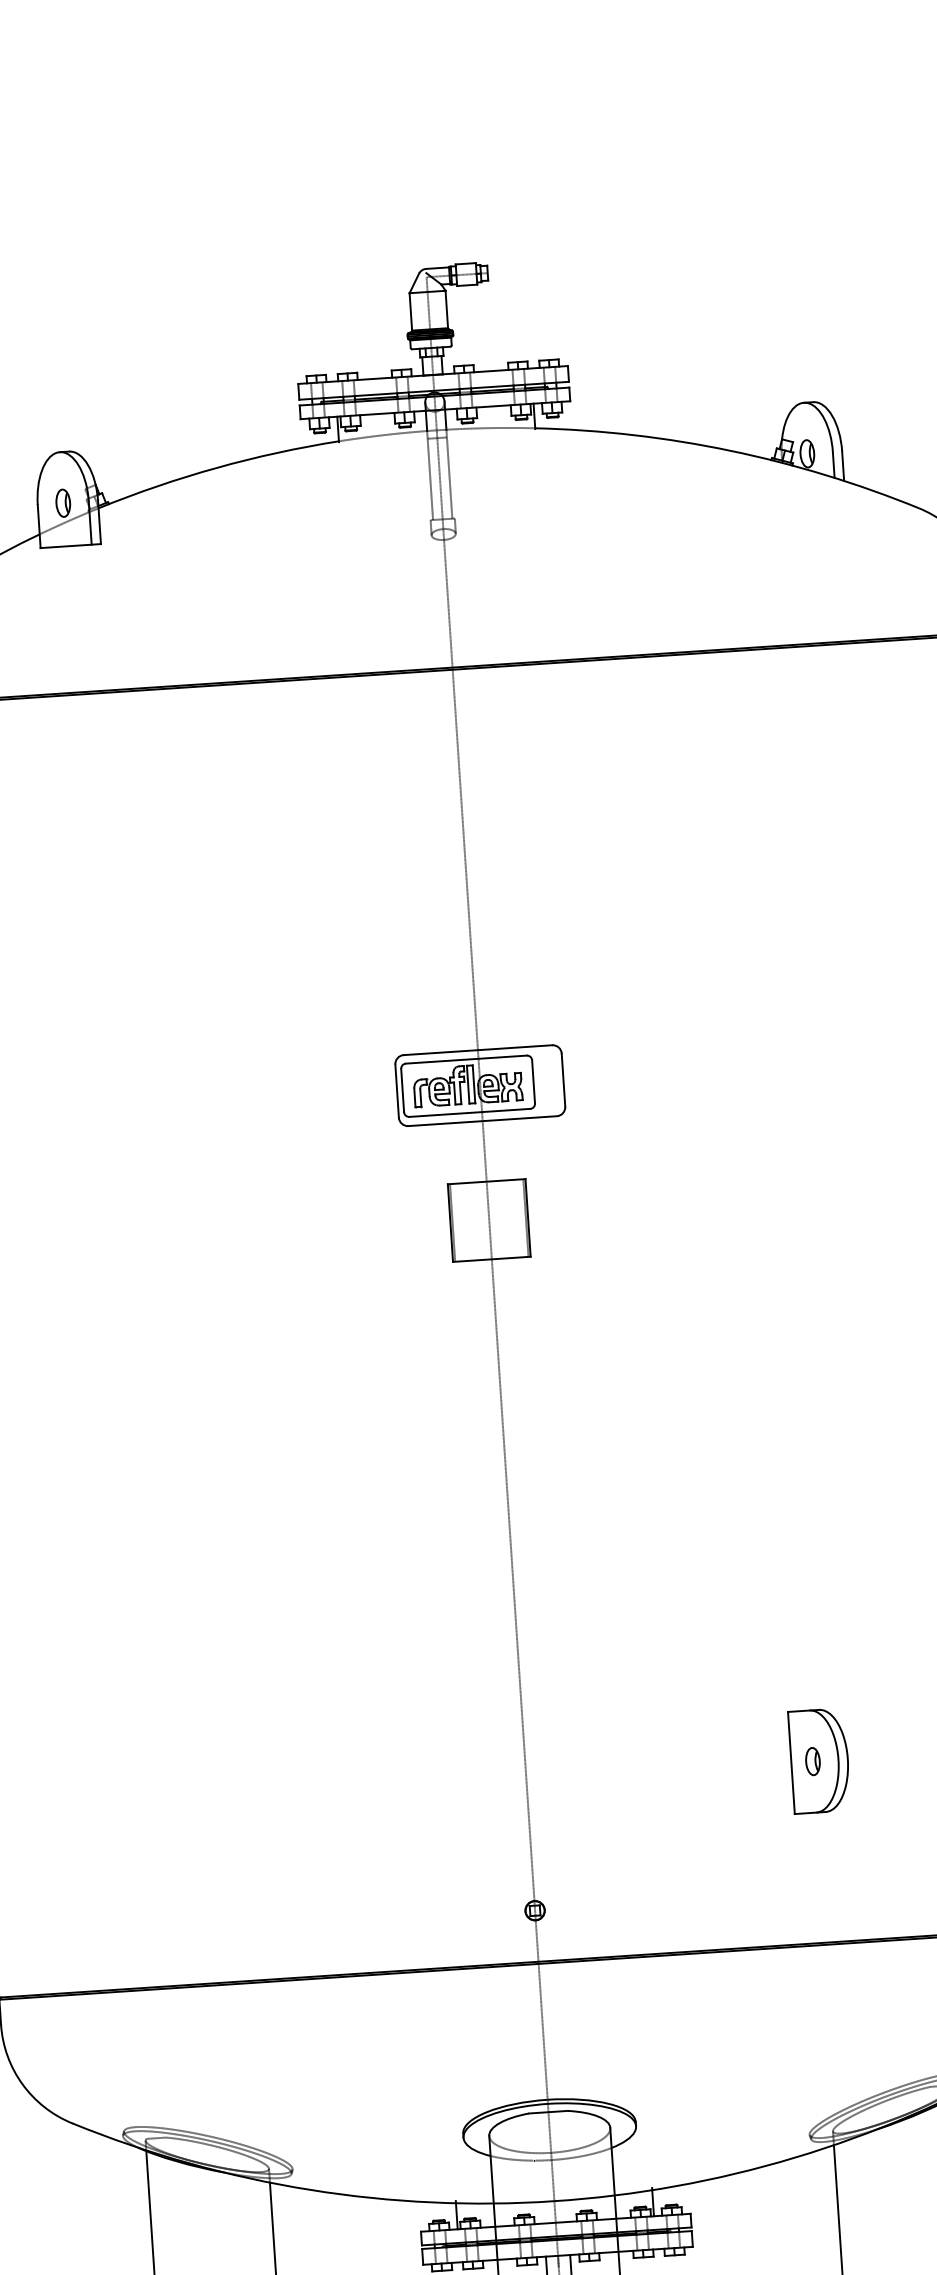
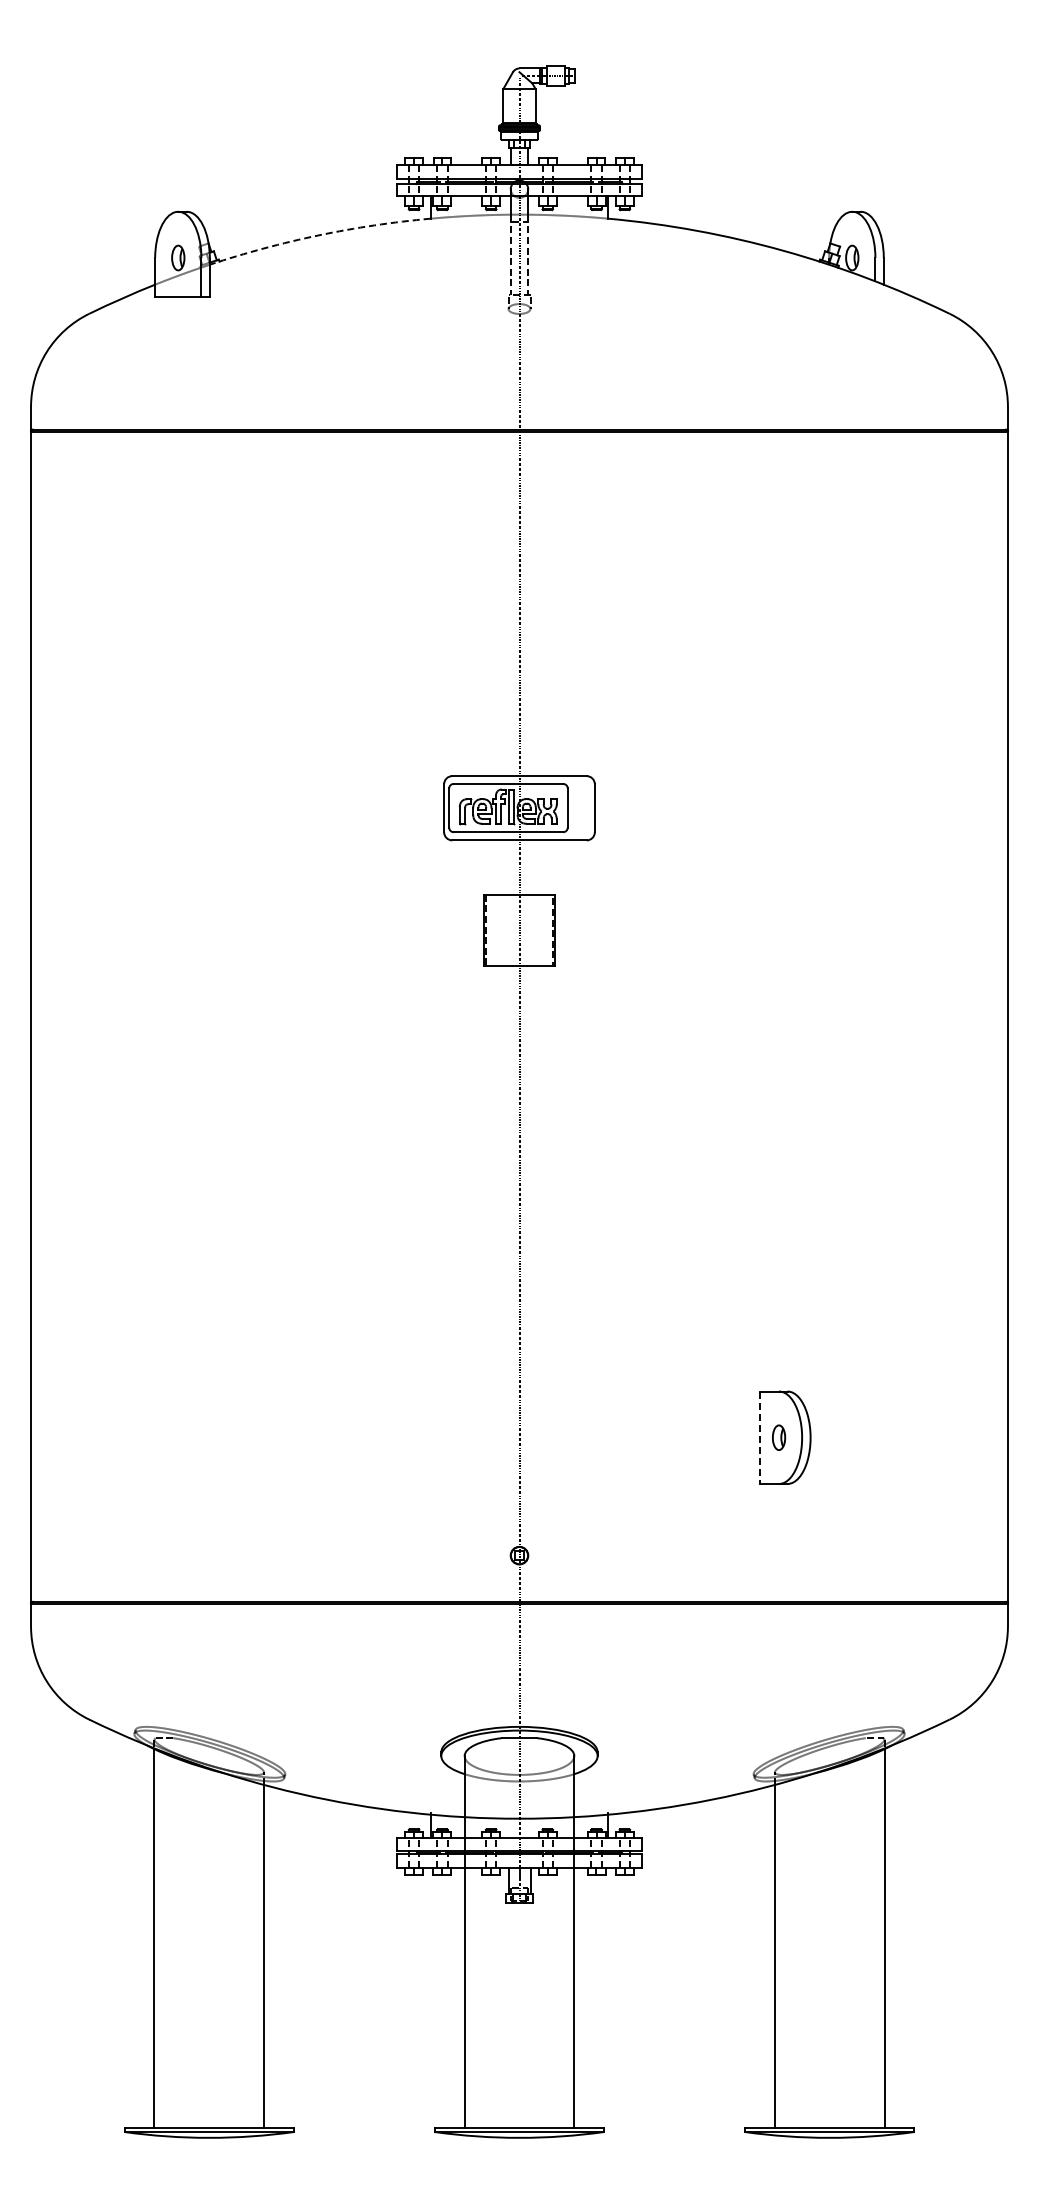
arc: (216, 468) -> (318, 235), solid -> dashed
line: (791, 1763) -> (759, 1438), solid -> dashed

